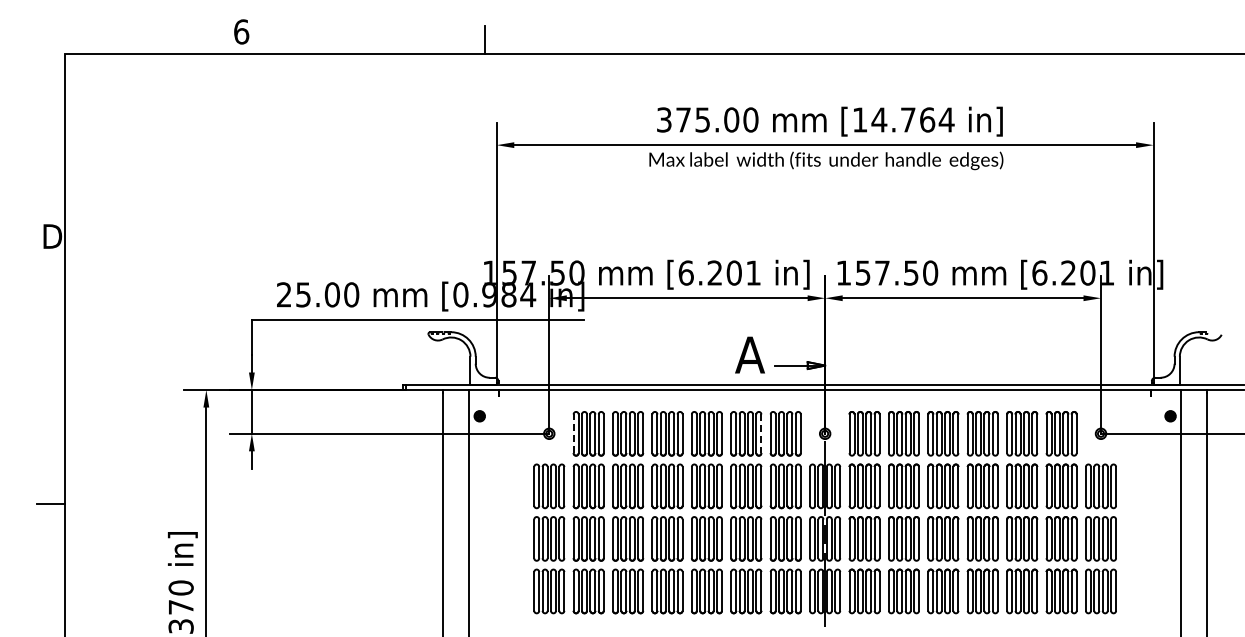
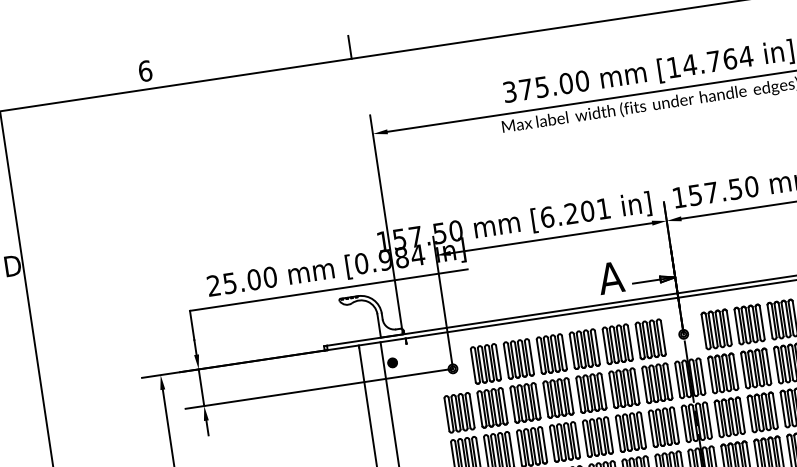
line: (573, 433) -> (473, 365), dashed -> solid
line: (761, 434) -> (630, 342), dashed -> solid

